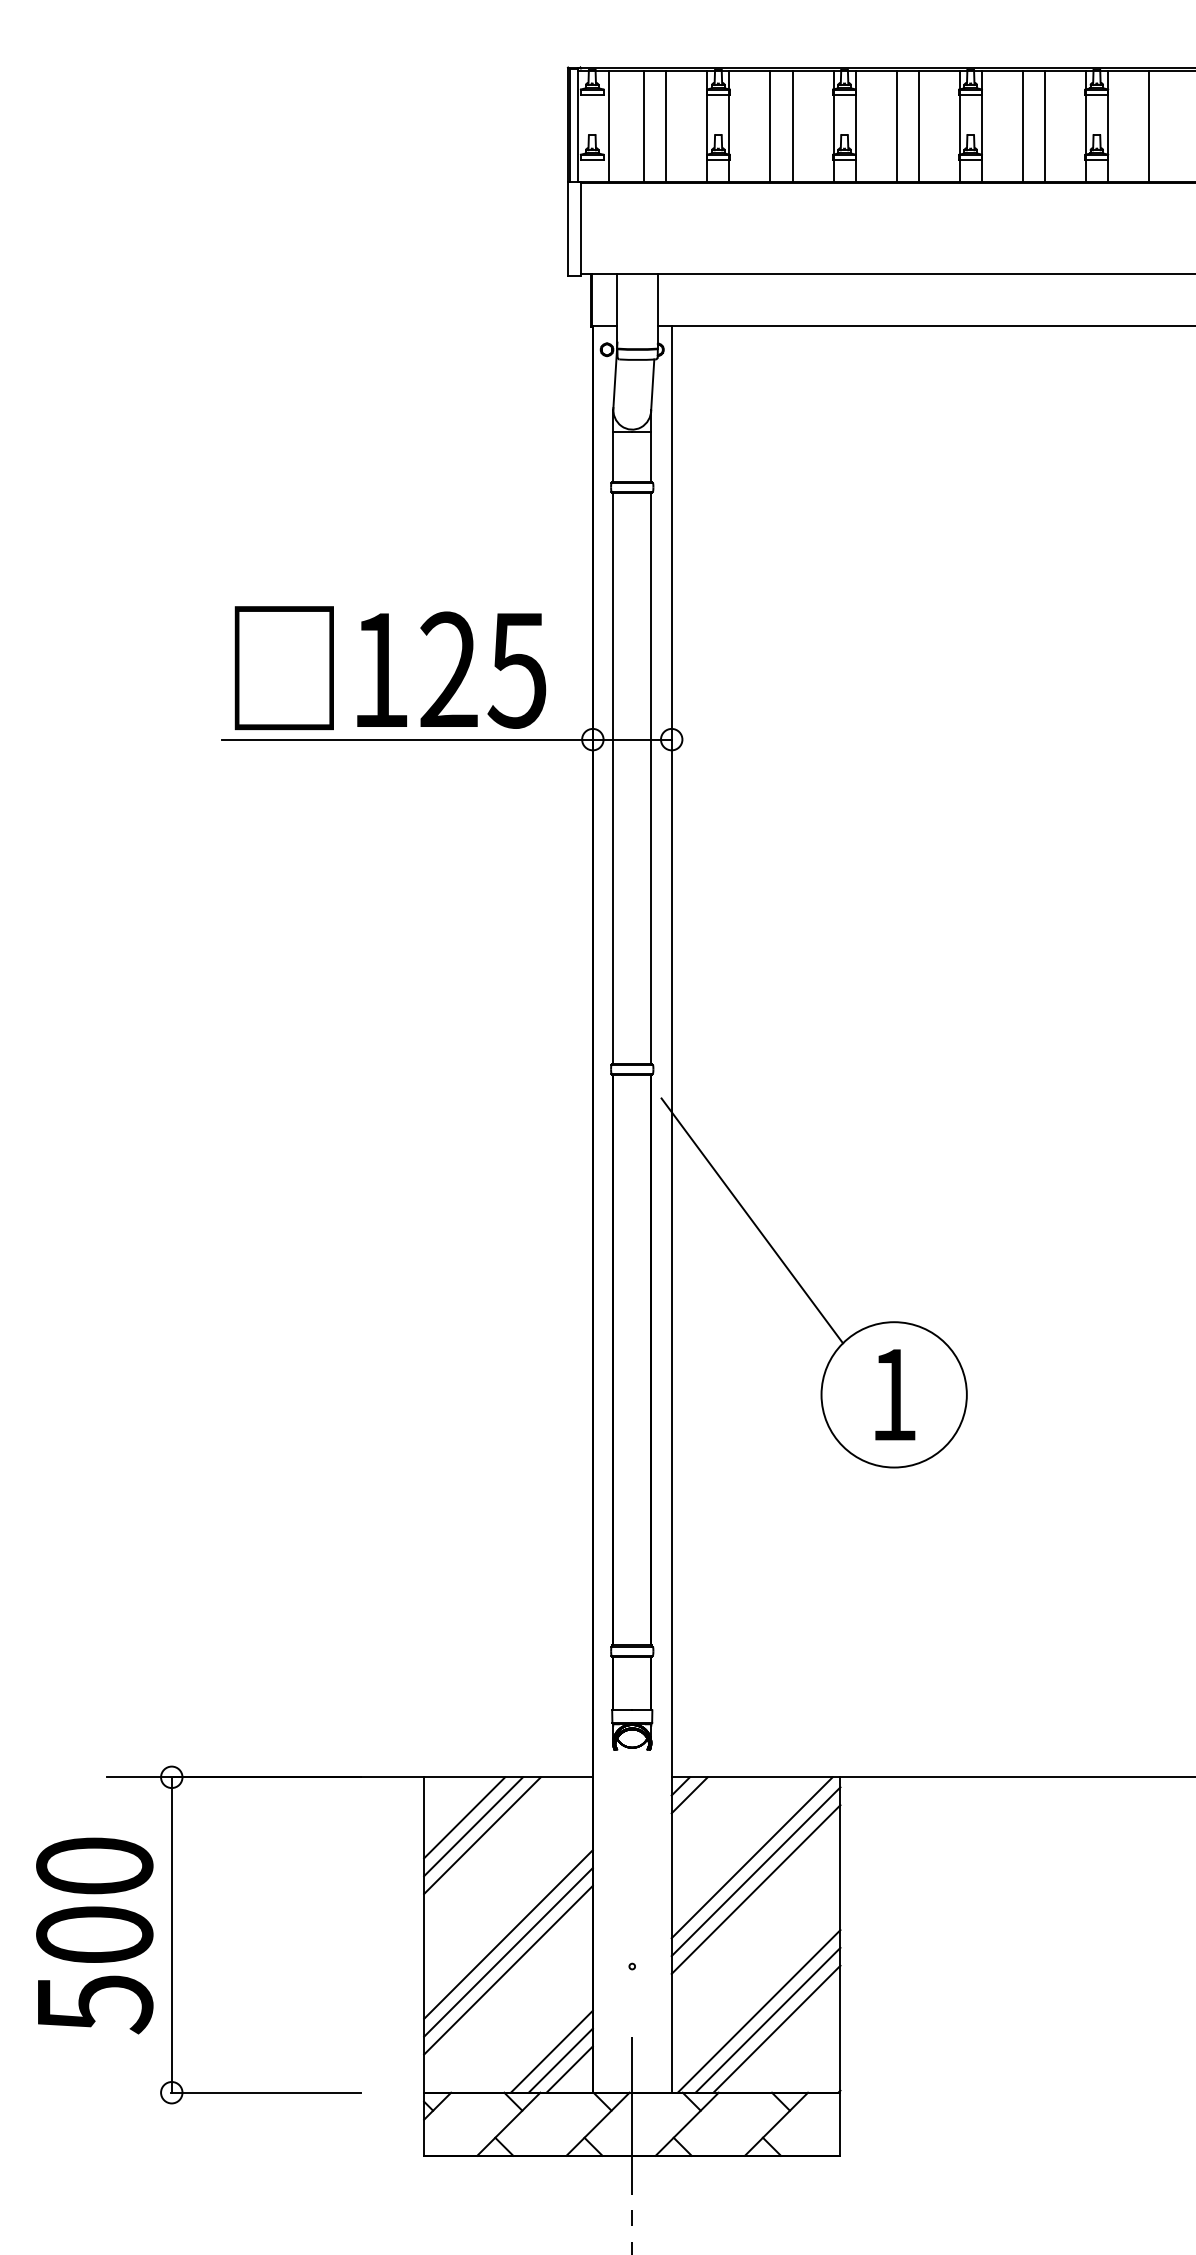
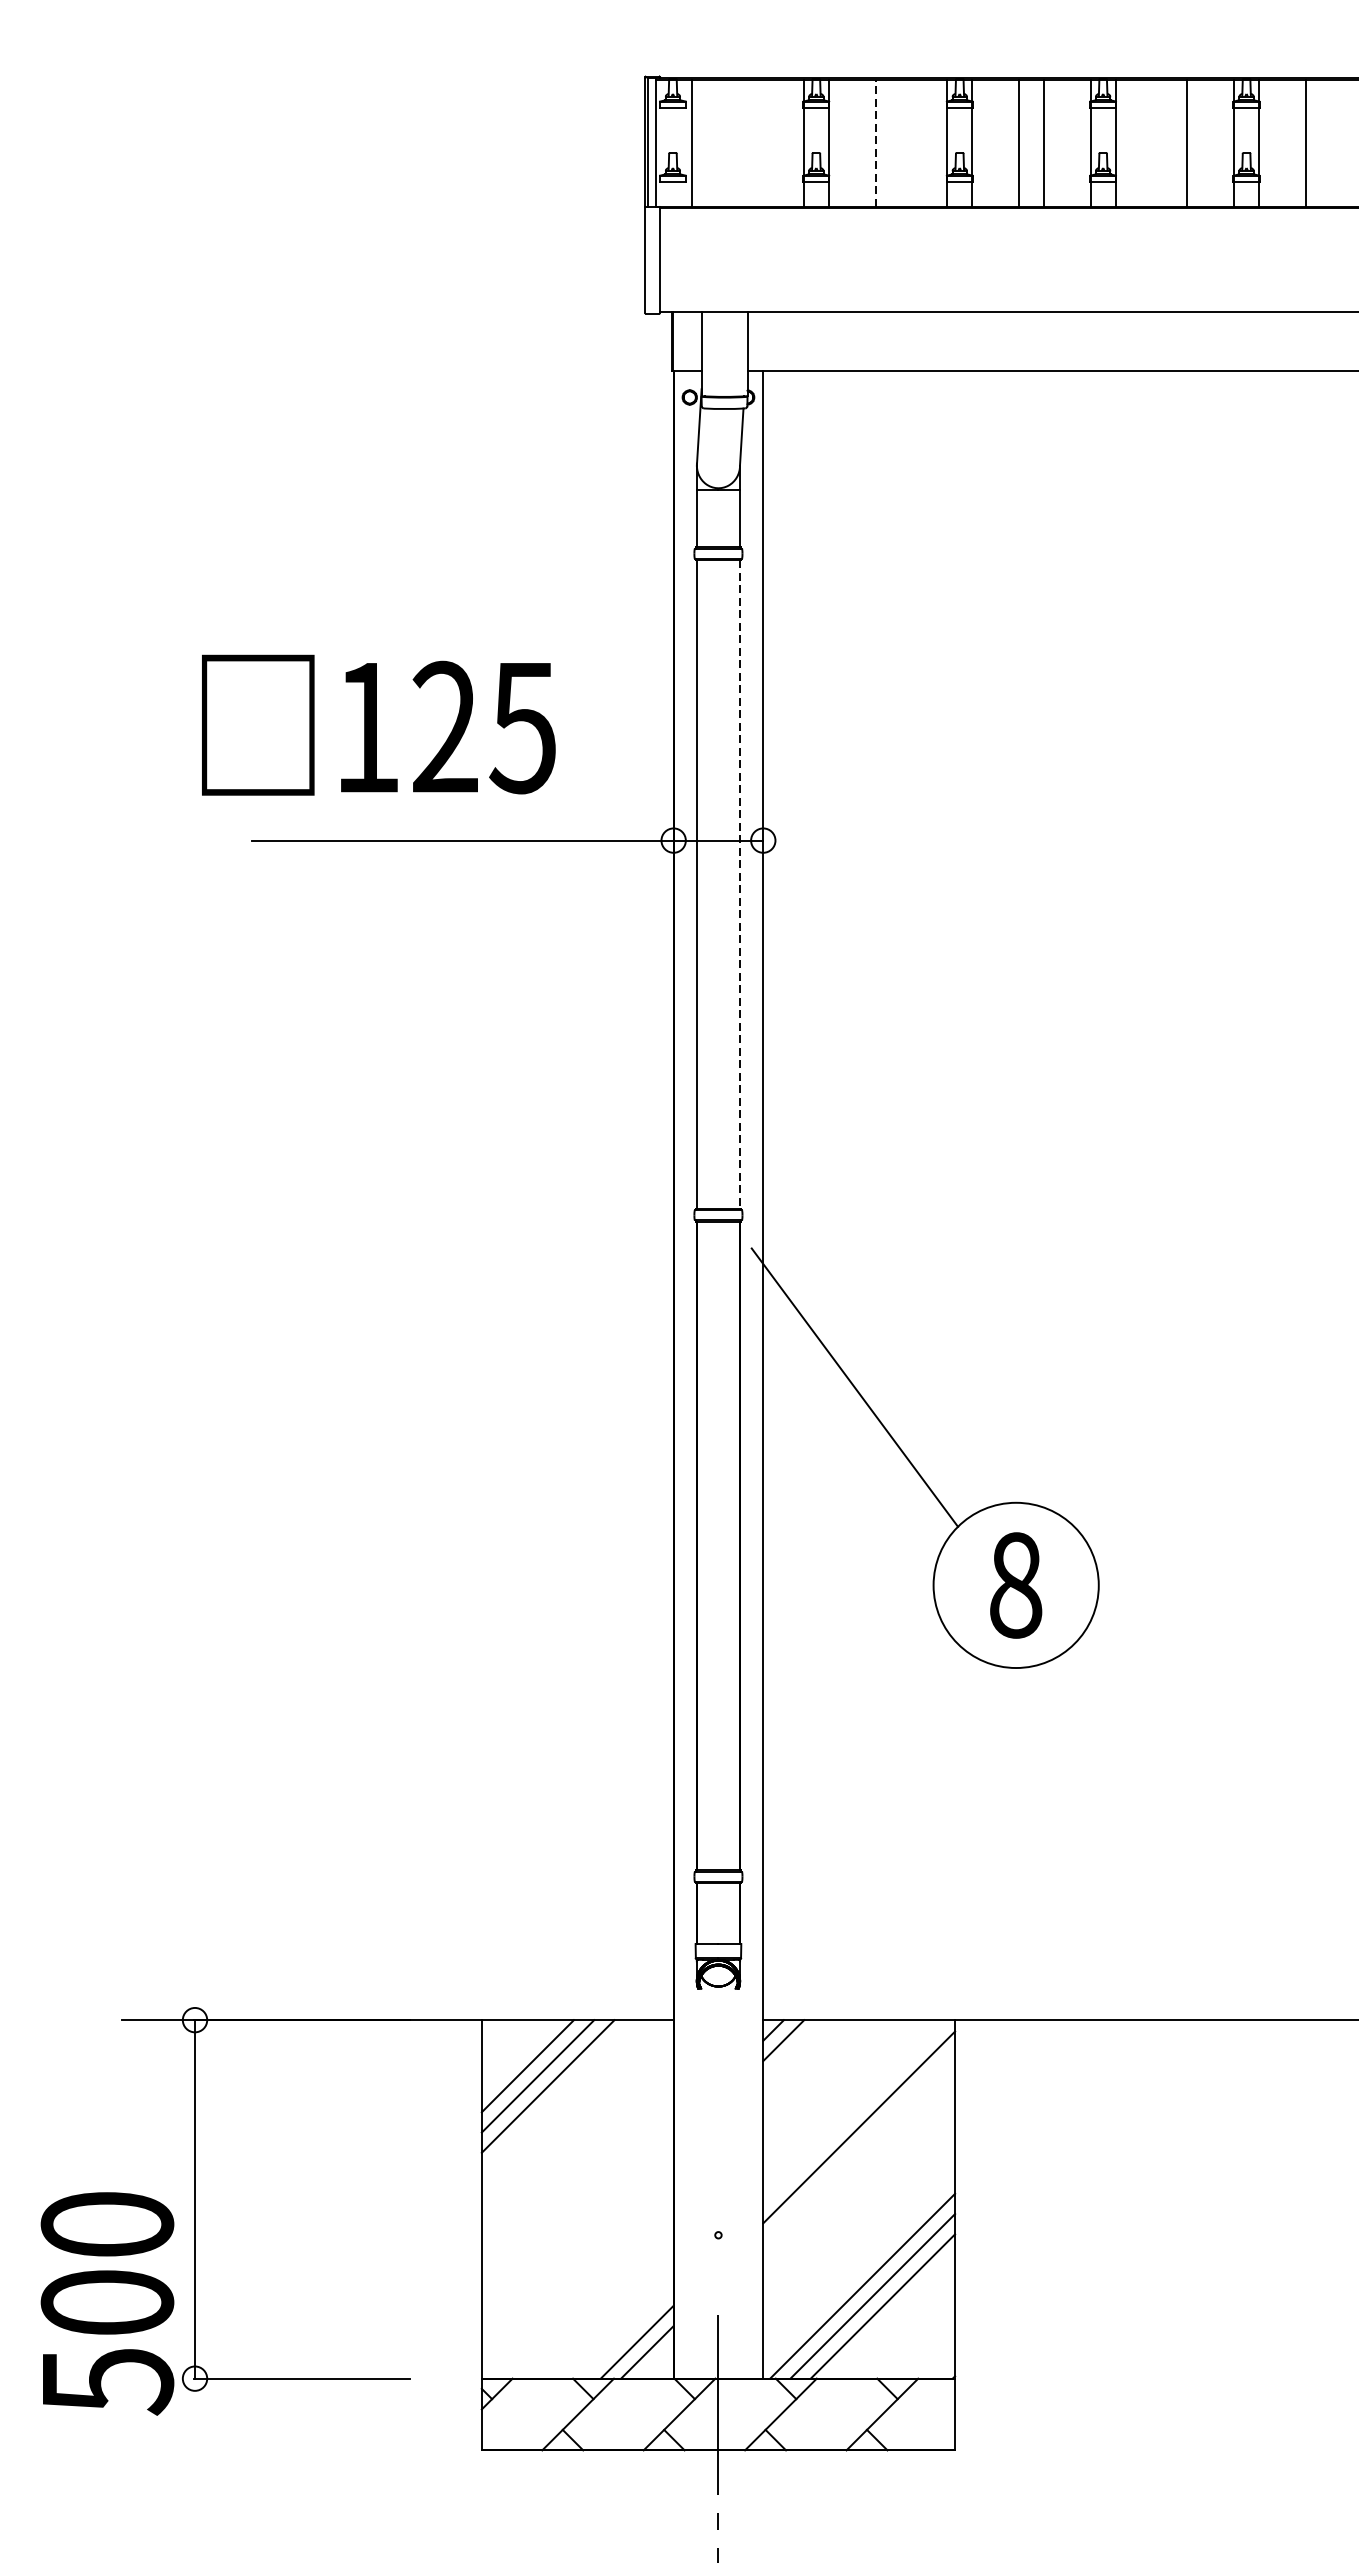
line: (644, 125) -> (732, 142), removed
line: (666, 125) -> (757, 142), removed
line: (792, 125) -> (900, 142), removed
line: (1022, 125) -> (1162, 142), removed
line: (770, 126) -> (875, 143), solid -> dashed
text: (390, 668) -> (378, 725), moved
line: (651, 778) -> (740, 884), solid -> dashed
text: (894, 1394) -> (1016, 1584), 1 -> 8
line: (751, 1857) -> (853, 2111), removed
line: (755, 1889) -> (858, 2147), removed
line: (508, 1934) -> (577, 2198), removed
text: (94, 1935) -> (107, 2303), moved
line: (508, 1952) -> (577, 2219), removed
line: (508, 1969) -> (577, 2238), removed
line: (551, 2051) -> (626, 2331), removed

